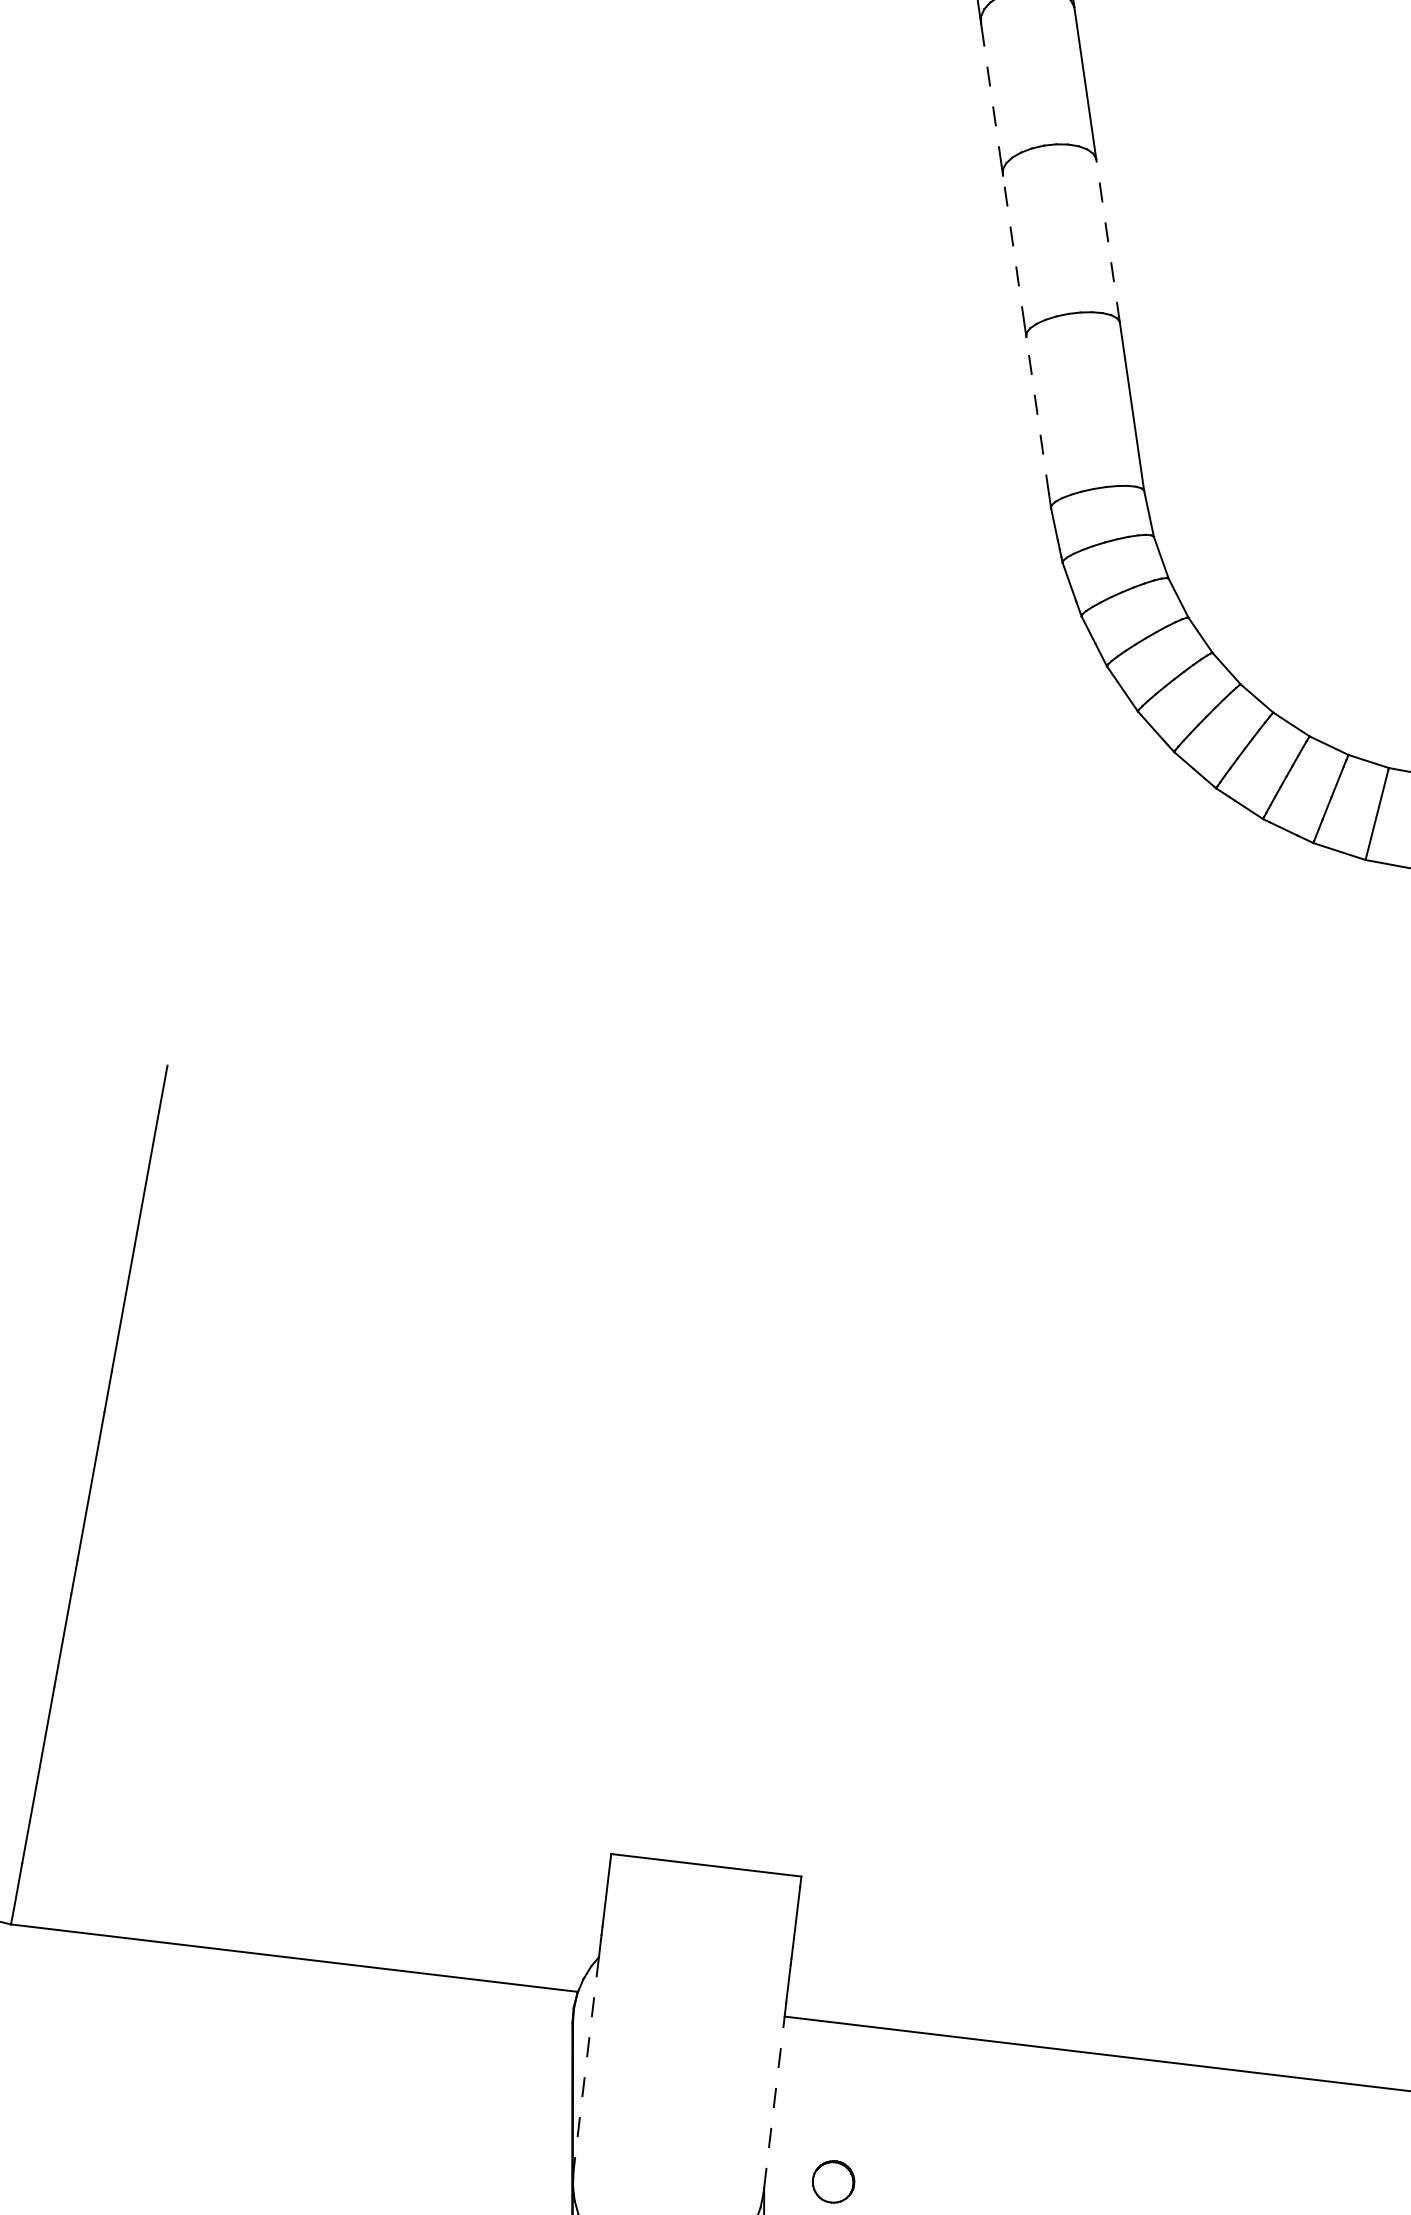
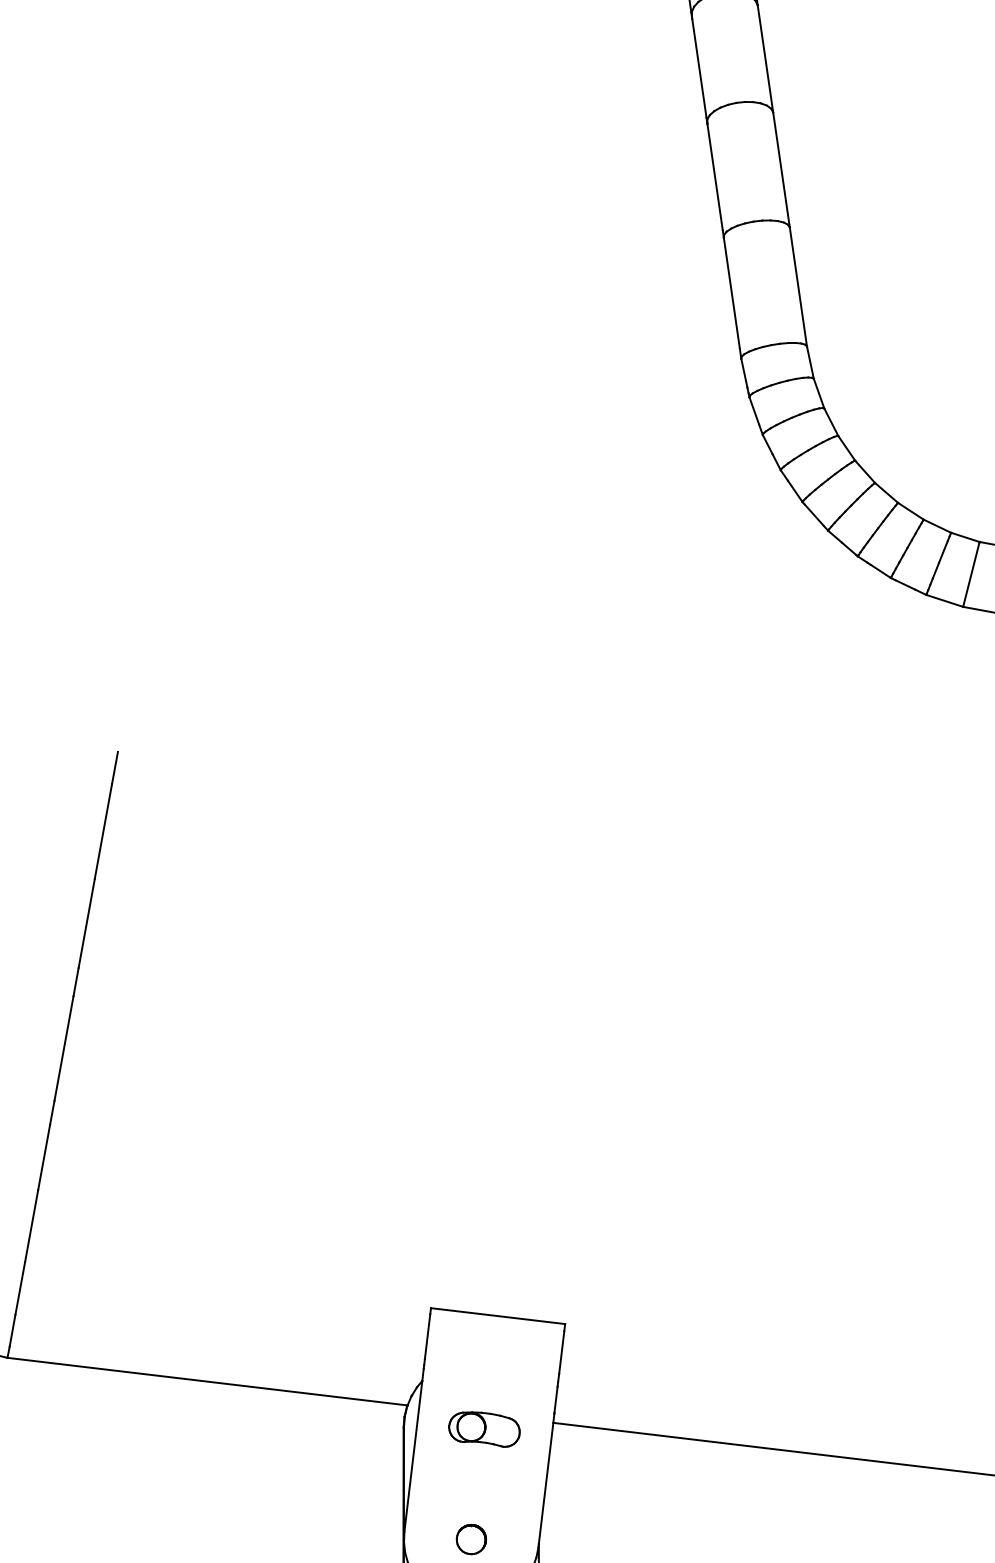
line: (991, 96) -> (699, 68), dashed -> solid
line: (1107, 239) -> (781, 169), dashed -> solid
line: (1013, 250) -> (714, 176), dashed -> solid
line: (1037, 415) -> (731, 293), dashed -> solid
part: (686, 2025) -> (484, 1429), added
line: (586, 2064) -> (413, 1456), dashed -> solid
line: (774, 2101) -> (546, 1482), dashed -> solid
part: (833, 2181) -> (471, 1539), moved

